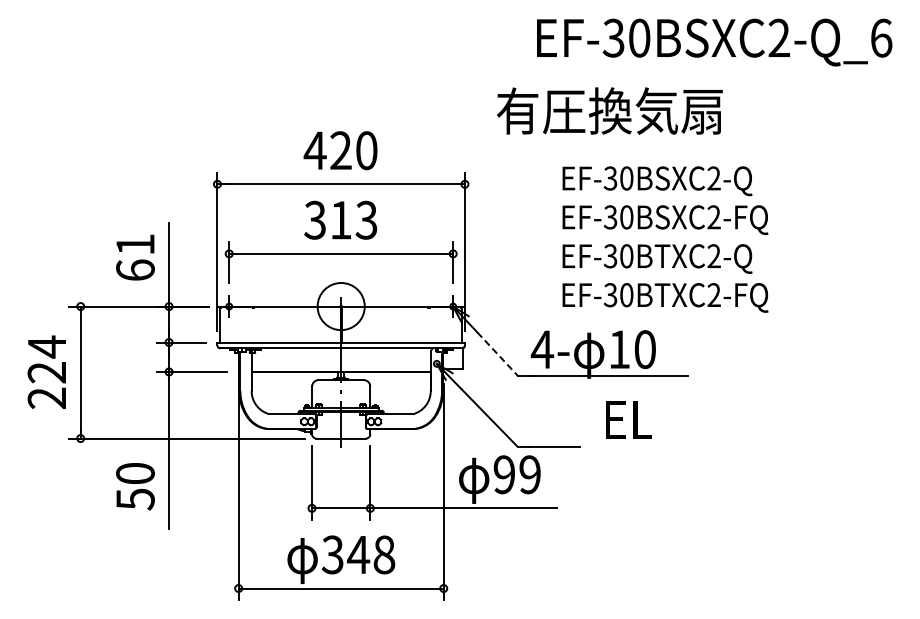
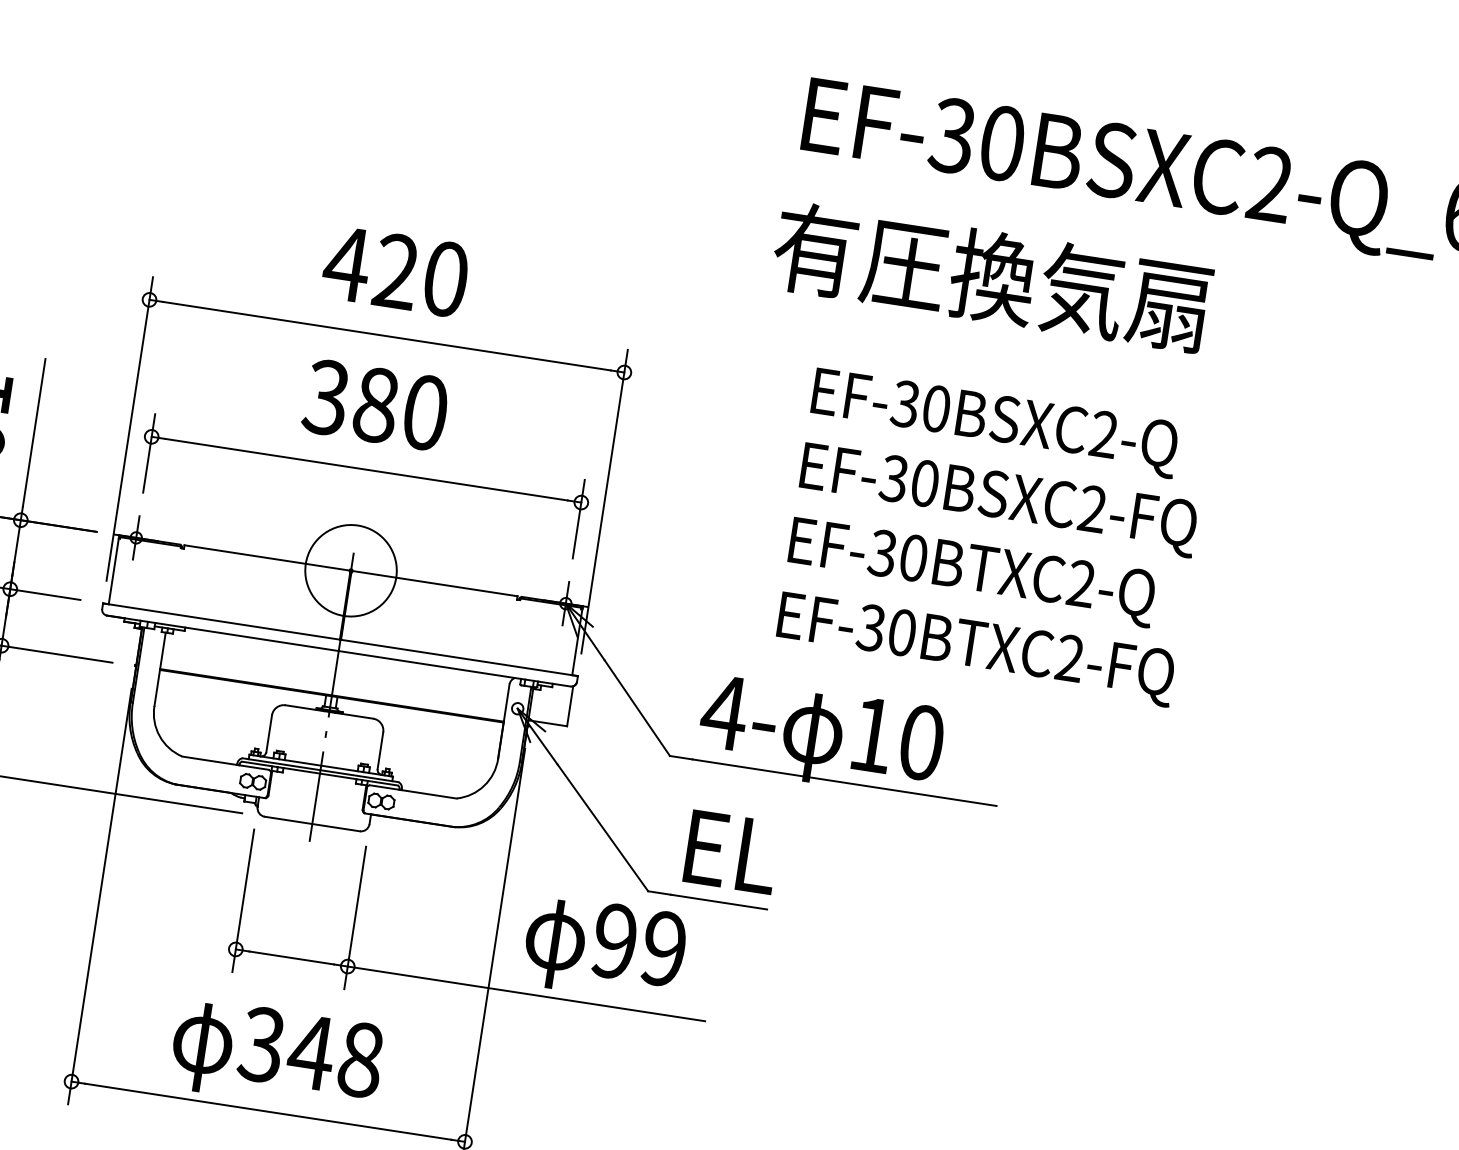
text: (609, 110) -> (991, 275), moved
text: (353, 219) -> (400, 407), 313 -> 380
line: (497, 354) -> (636, 708), dashed -> solid
text: (628, 419) -> (730, 850), moved

